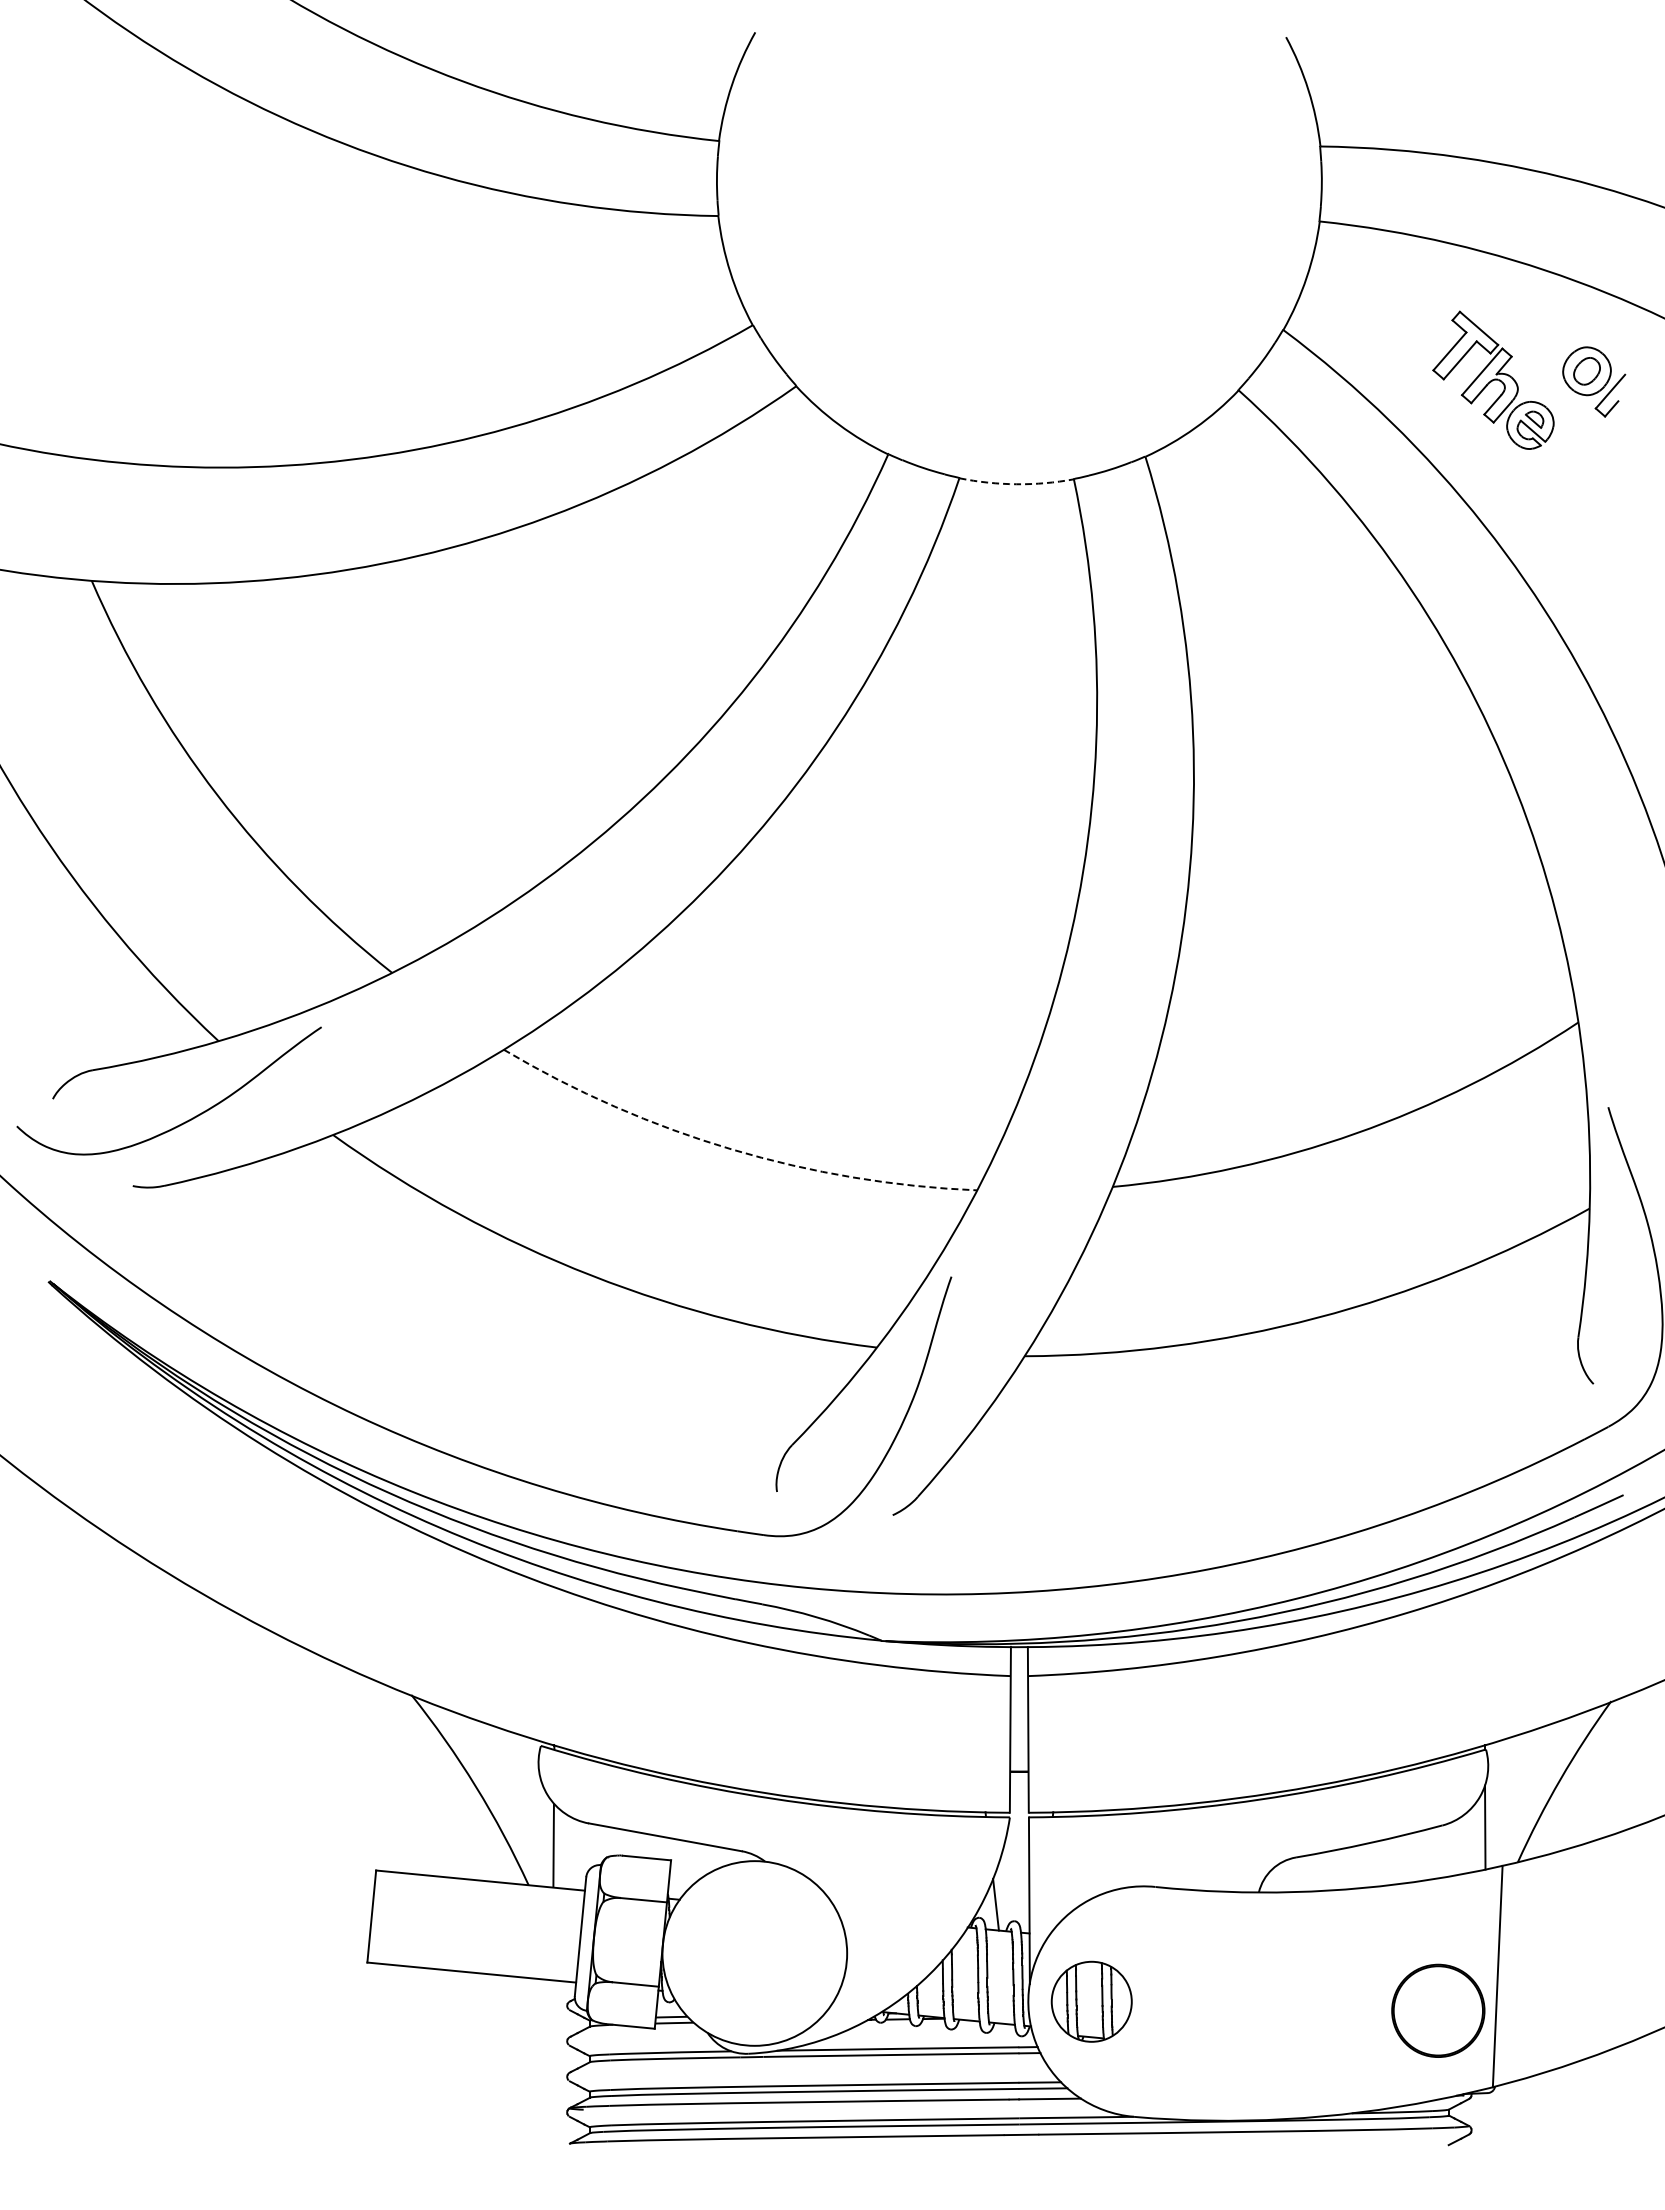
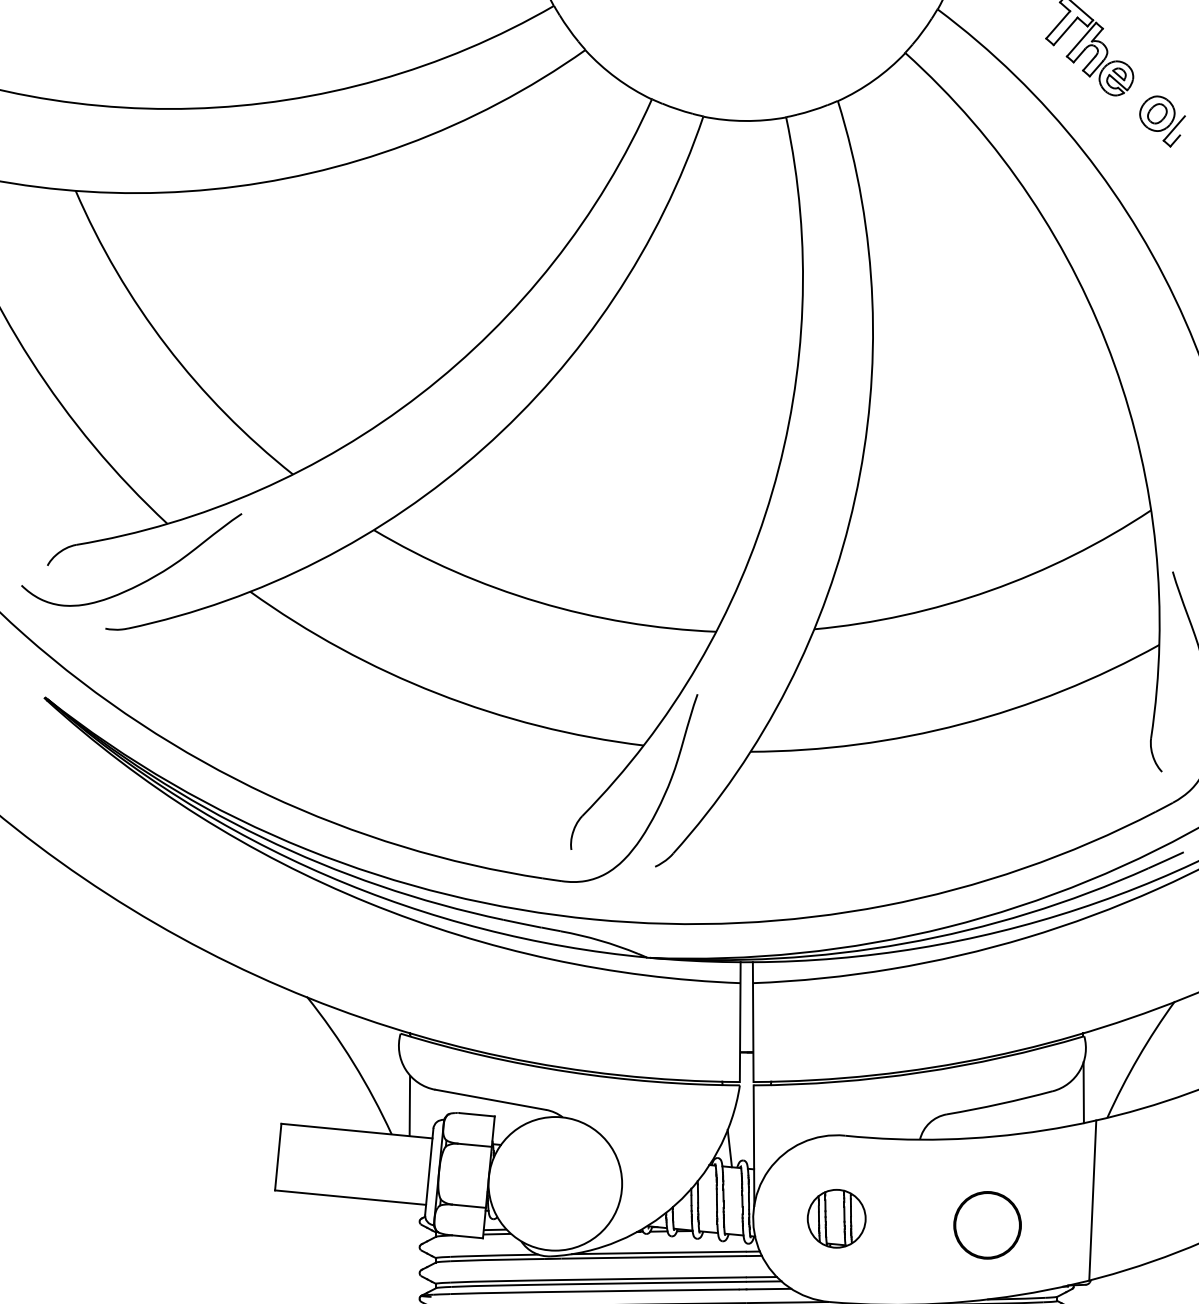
part: (1594, 381) -> (1162, 121), moved
arc: (1016, 484) -> (744, 121), dashed -> solid
arc: (731, 1149) -> (538, 602), dashed -> solid
part: (1091, 2001) -> (836, 1218), moved
part: (1438, 2010) -> (987, 1225), moved

